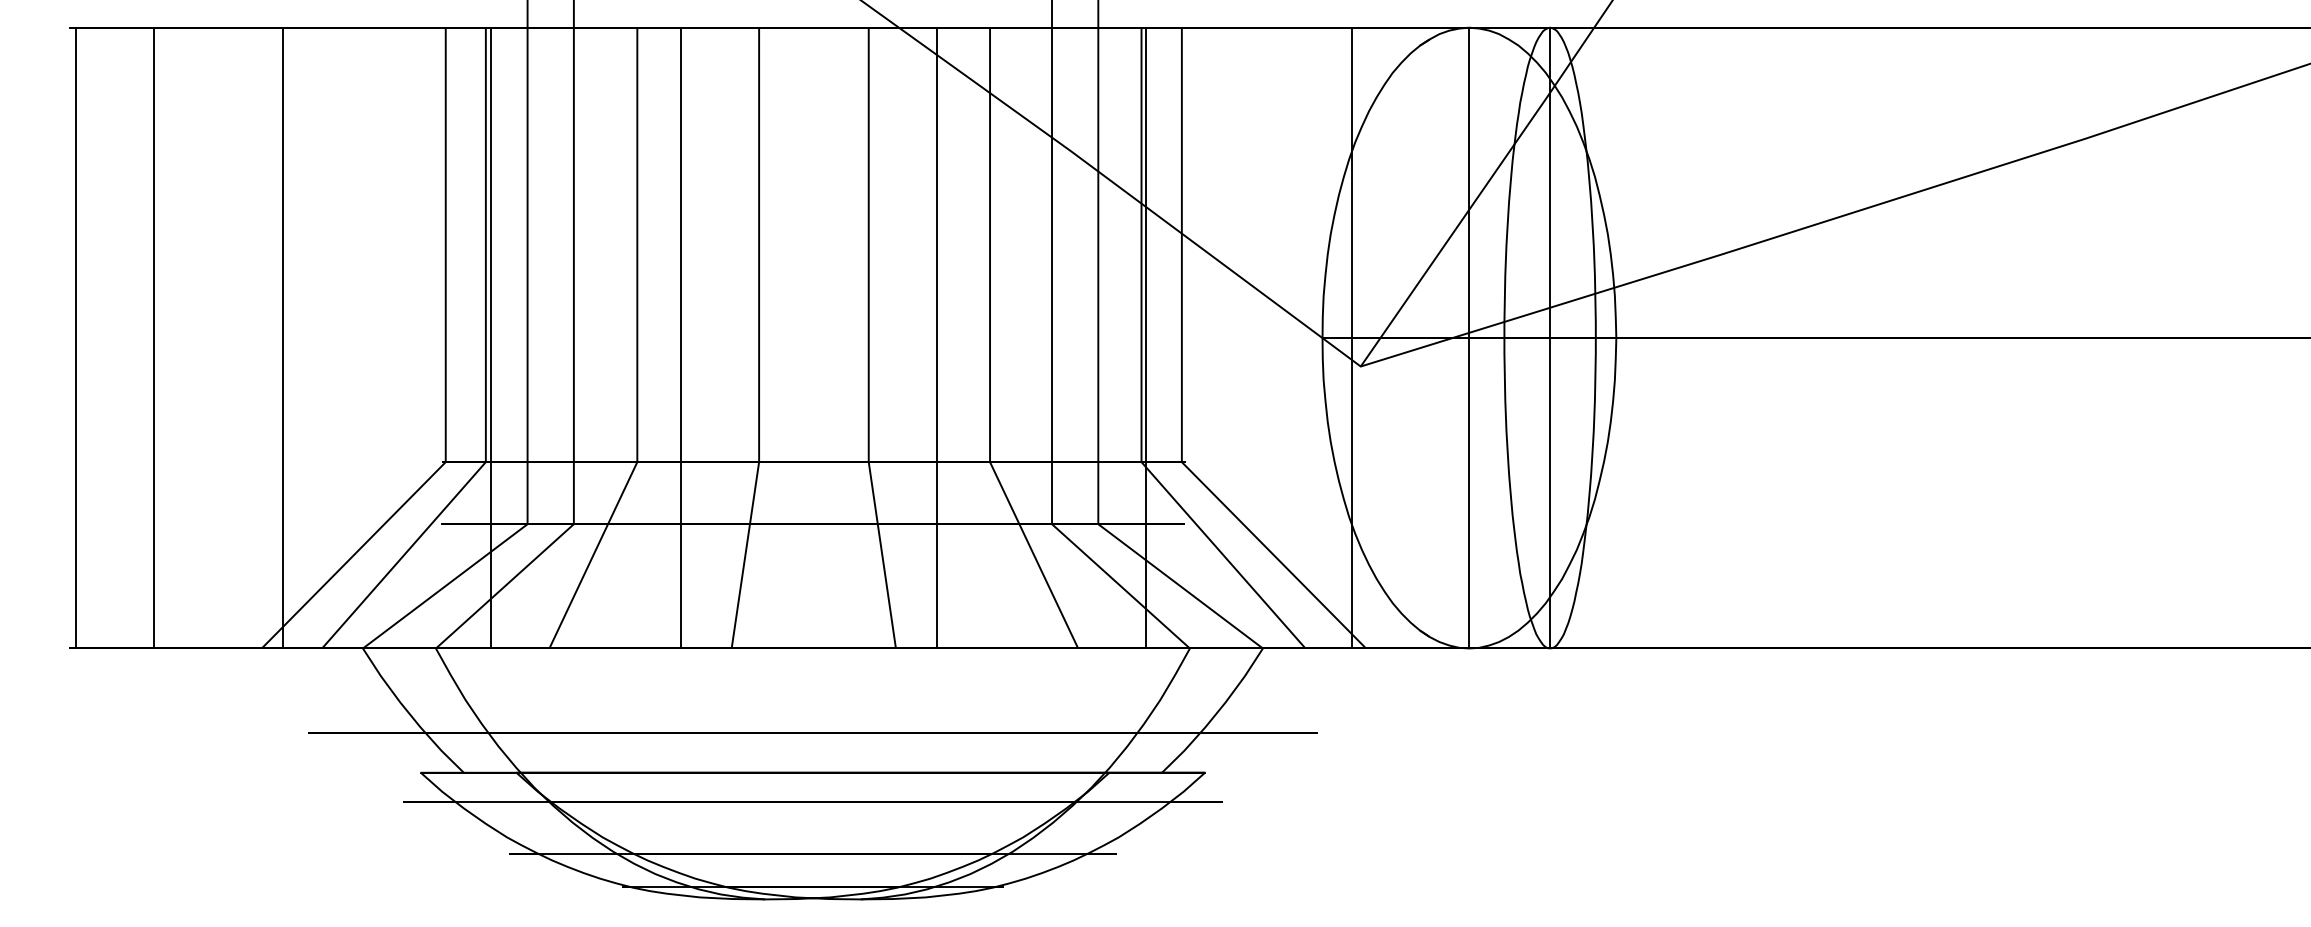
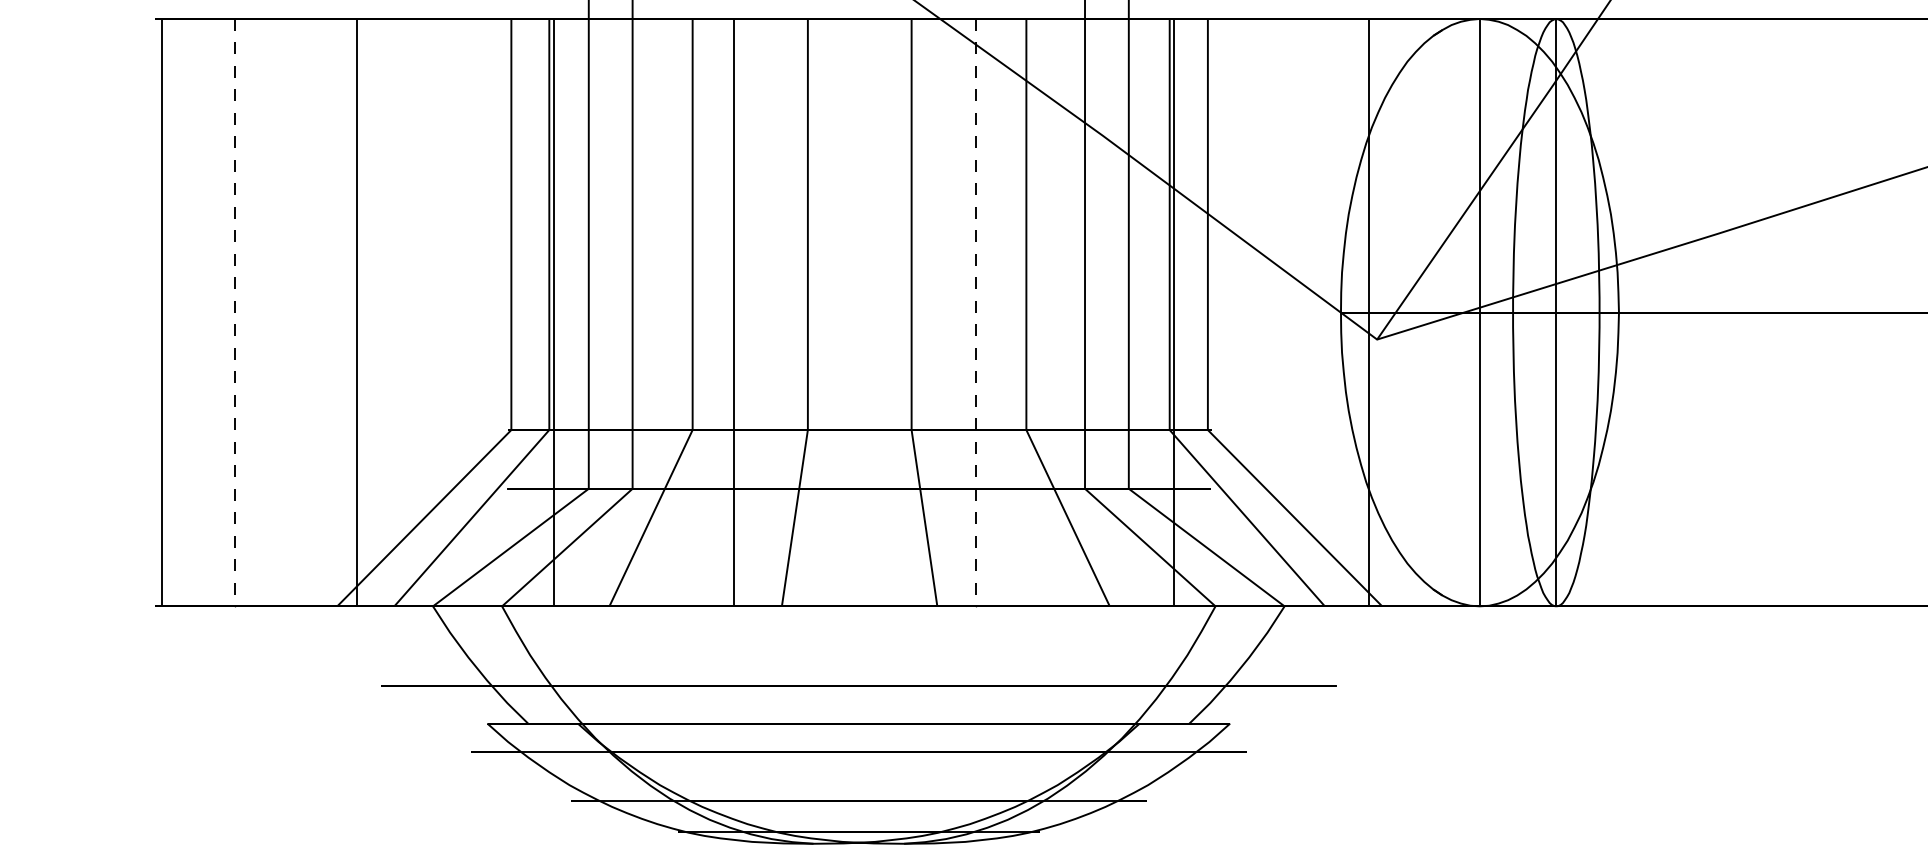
line: (154, 338) -> (235, 313), solid -> dashed
line: (937, 338) -> (976, 313), solid -> dashed

